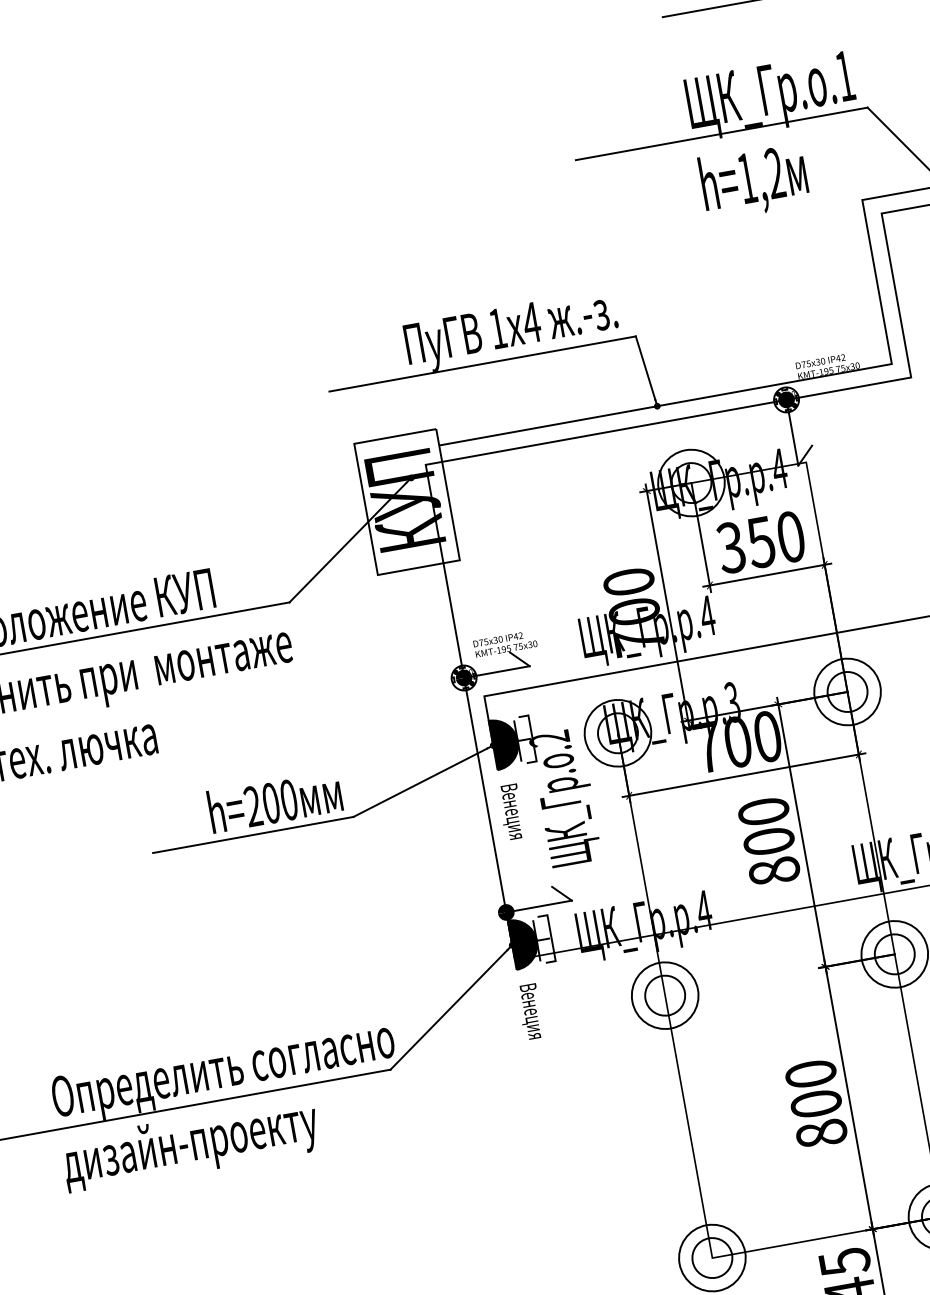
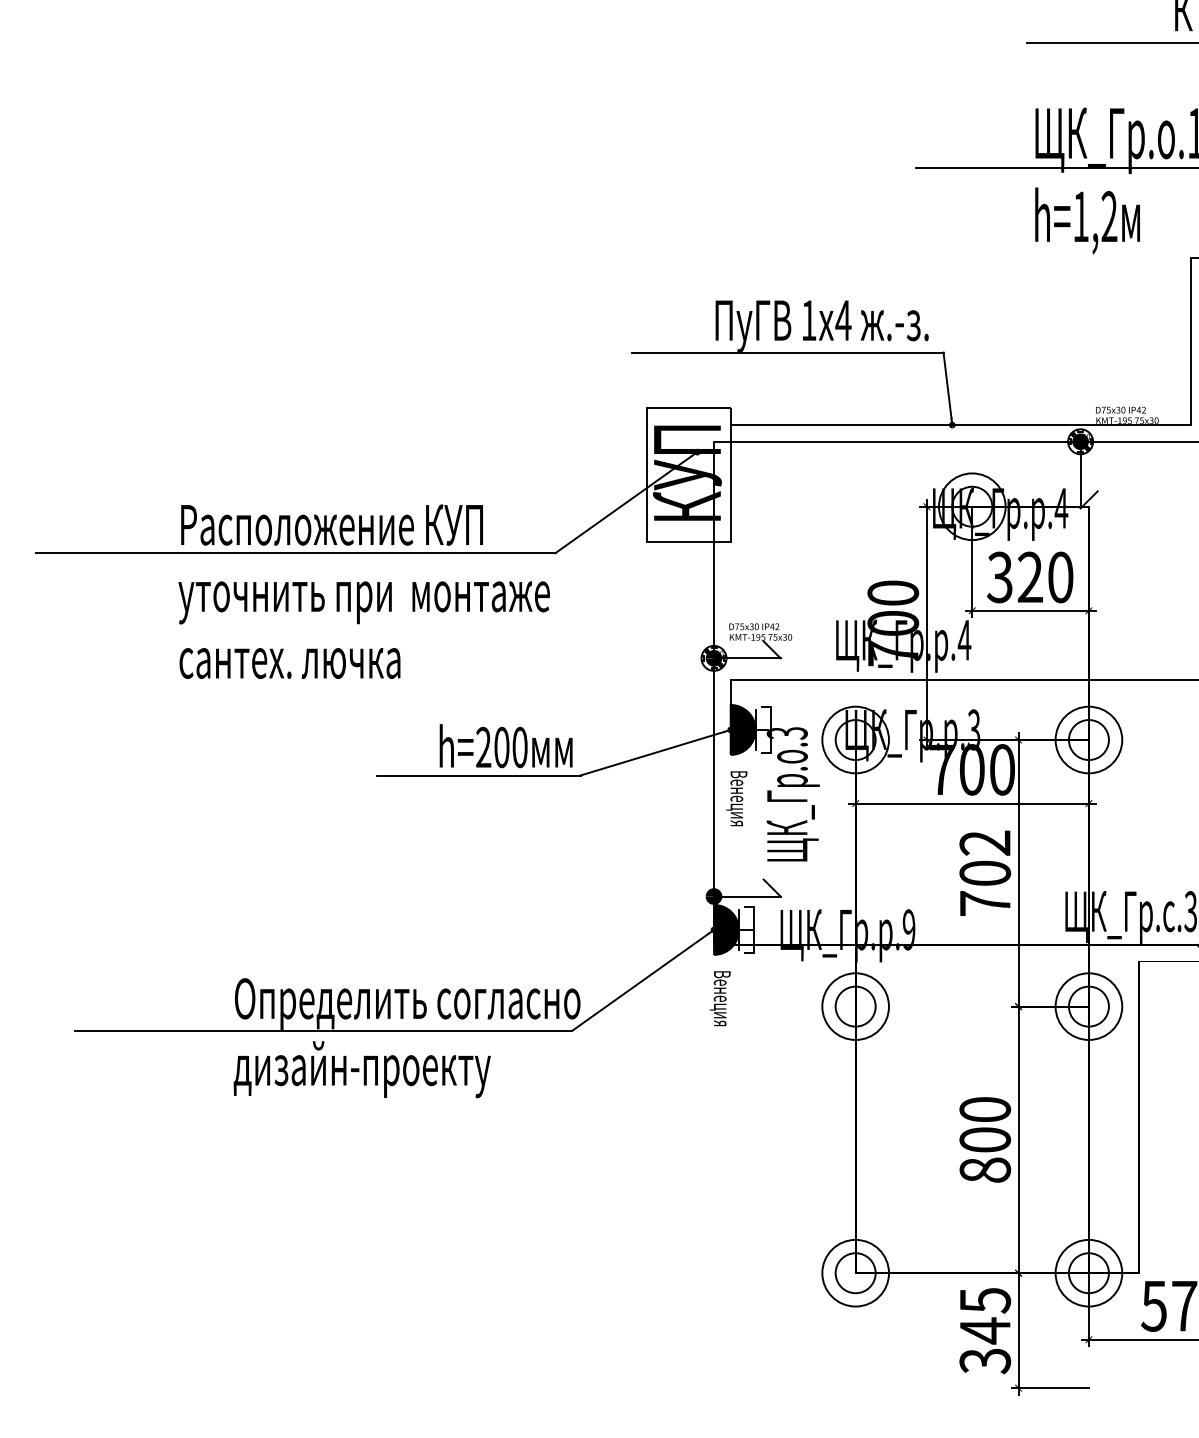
text: (760, 542) -> (1029, 577), 350 -> 320
text: (549, 738) -> (787, 733), .2 -> .3
text: (769, 841) -> (985, 873), 800 -> 702
text: (703, 910) -> (908, 929), .4 -> .9

